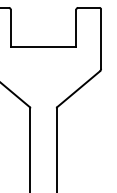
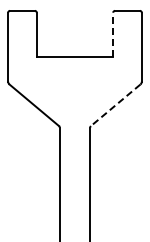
line: (76, 28) -> (113, 34), solid -> dashed
line: (78, 89) -> (115, 105), solid -> dashed

